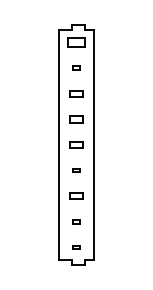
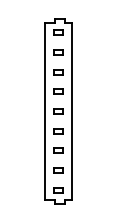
part: (76, 42) -> (58, 32), size x0.71
part: (76, 67) -> (58, 52), size x1.67
part: (76, 170) -> (58, 131), size x1.67
part: (76, 221) -> (58, 170), size x1.67
part: (76, 247) -> (58, 190), size x1.67

